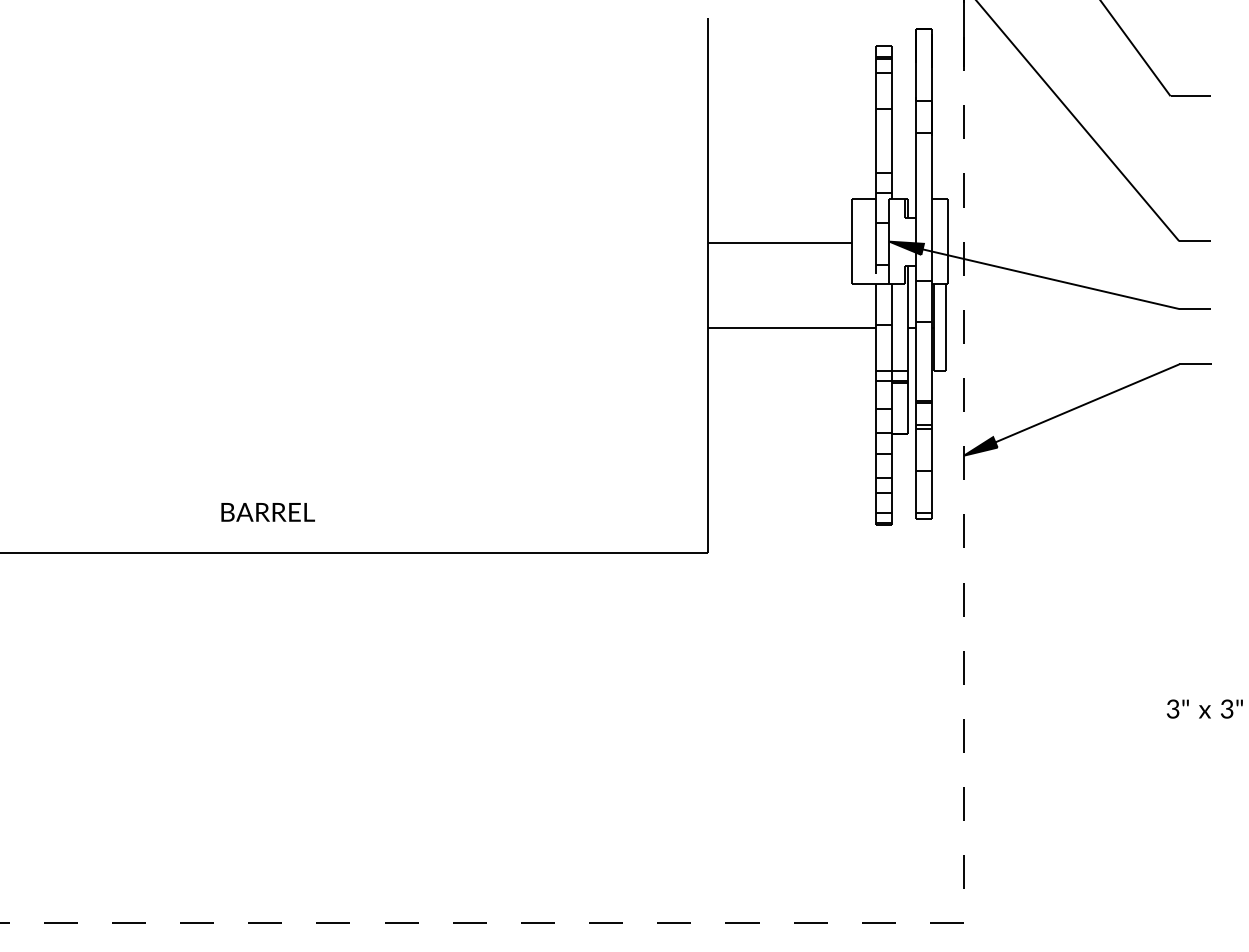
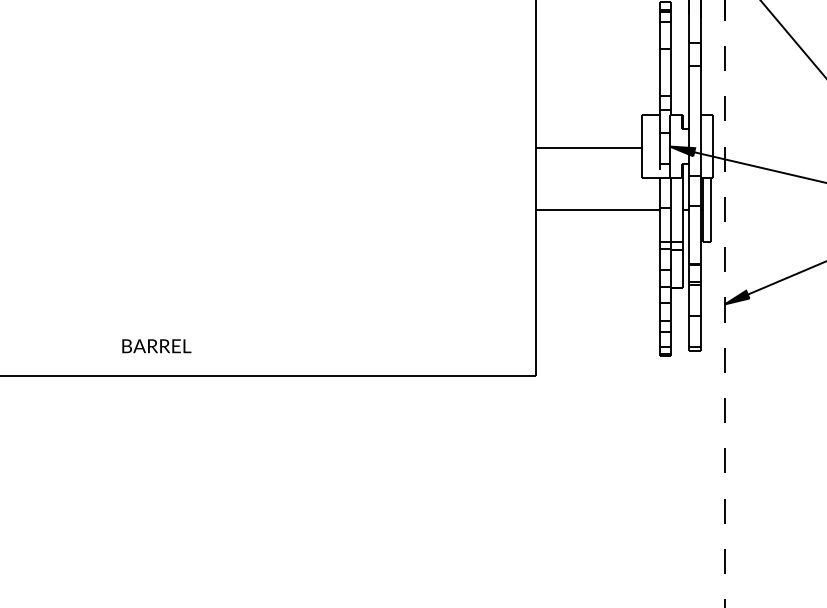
text: (267, 512) -> (156, 346), moved

